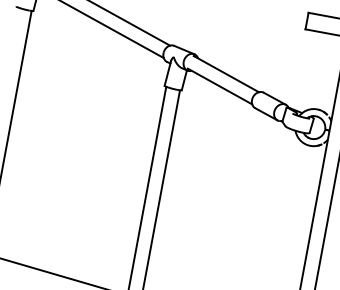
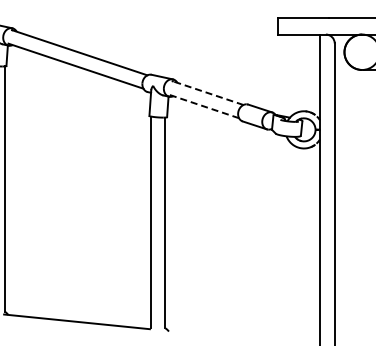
line: (225, 74) -> (207, 93), solid -> dashed
line: (220, 86) -> (204, 106), solid -> dashed

